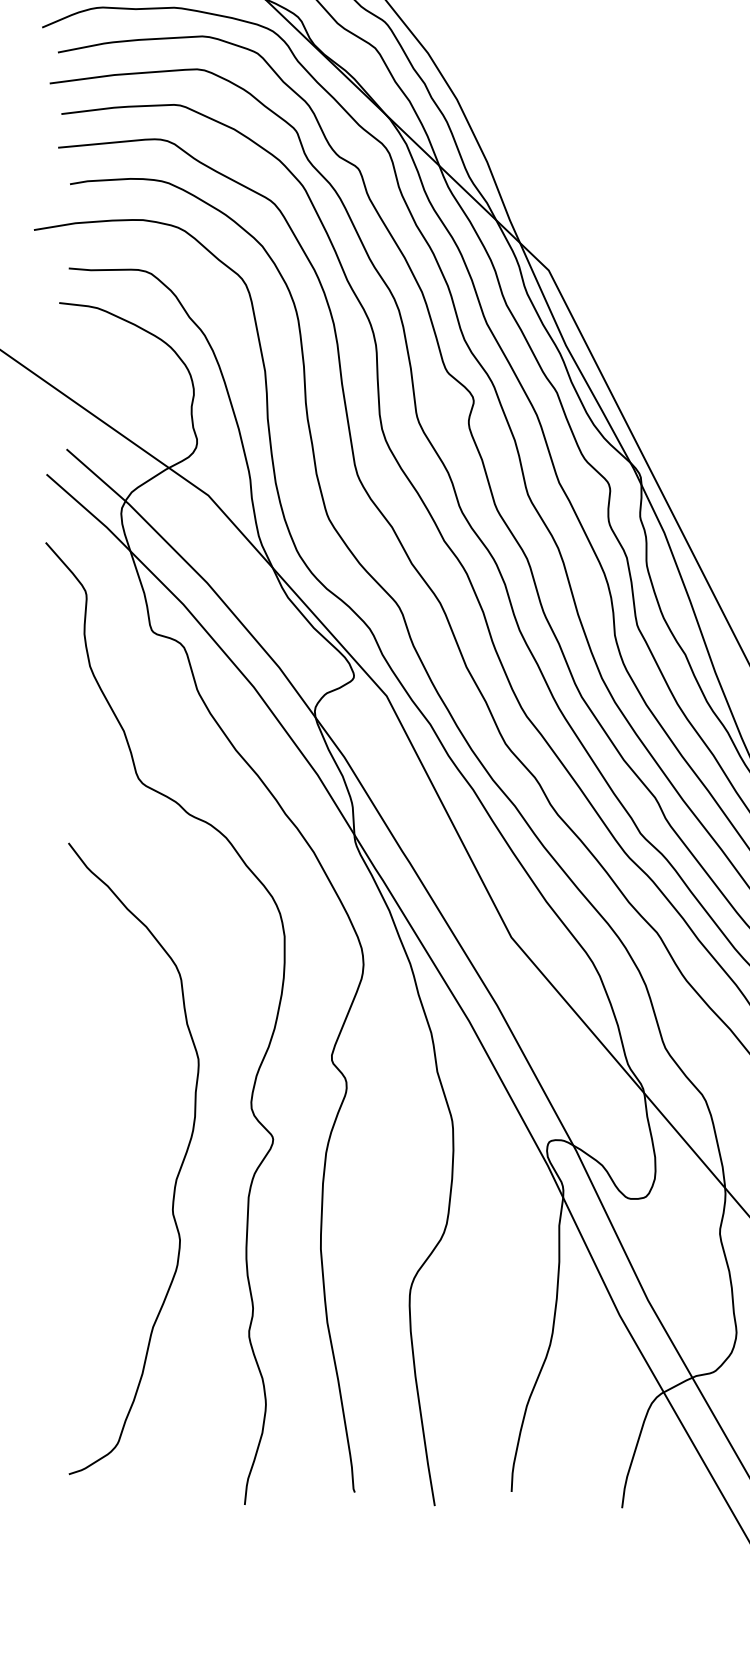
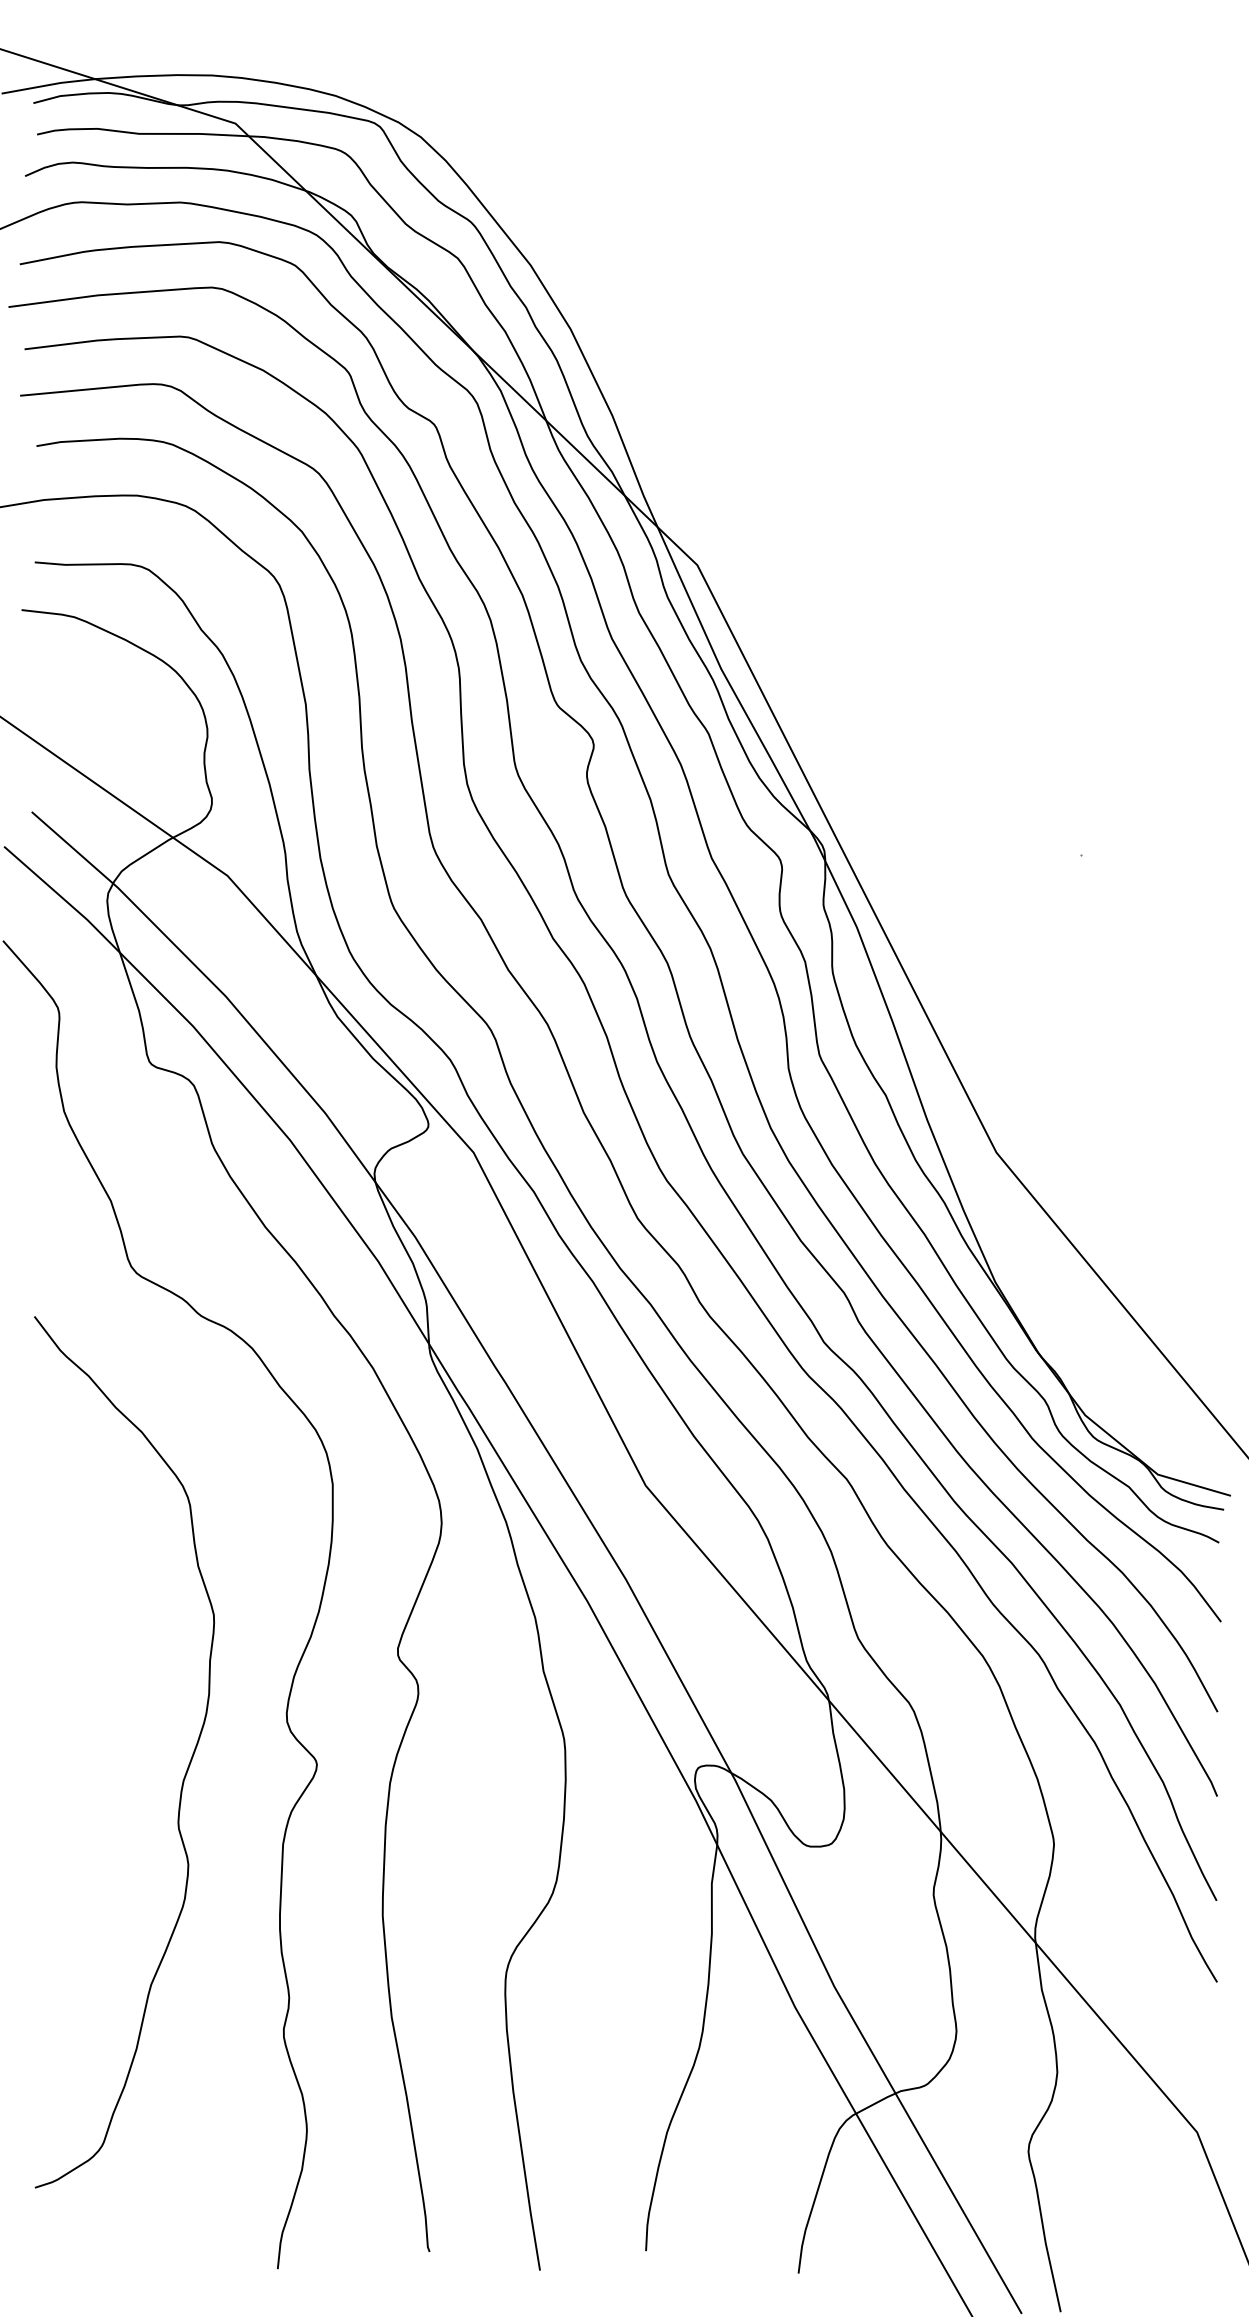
curve: (176, 1177) -> (183, 1777), moved

